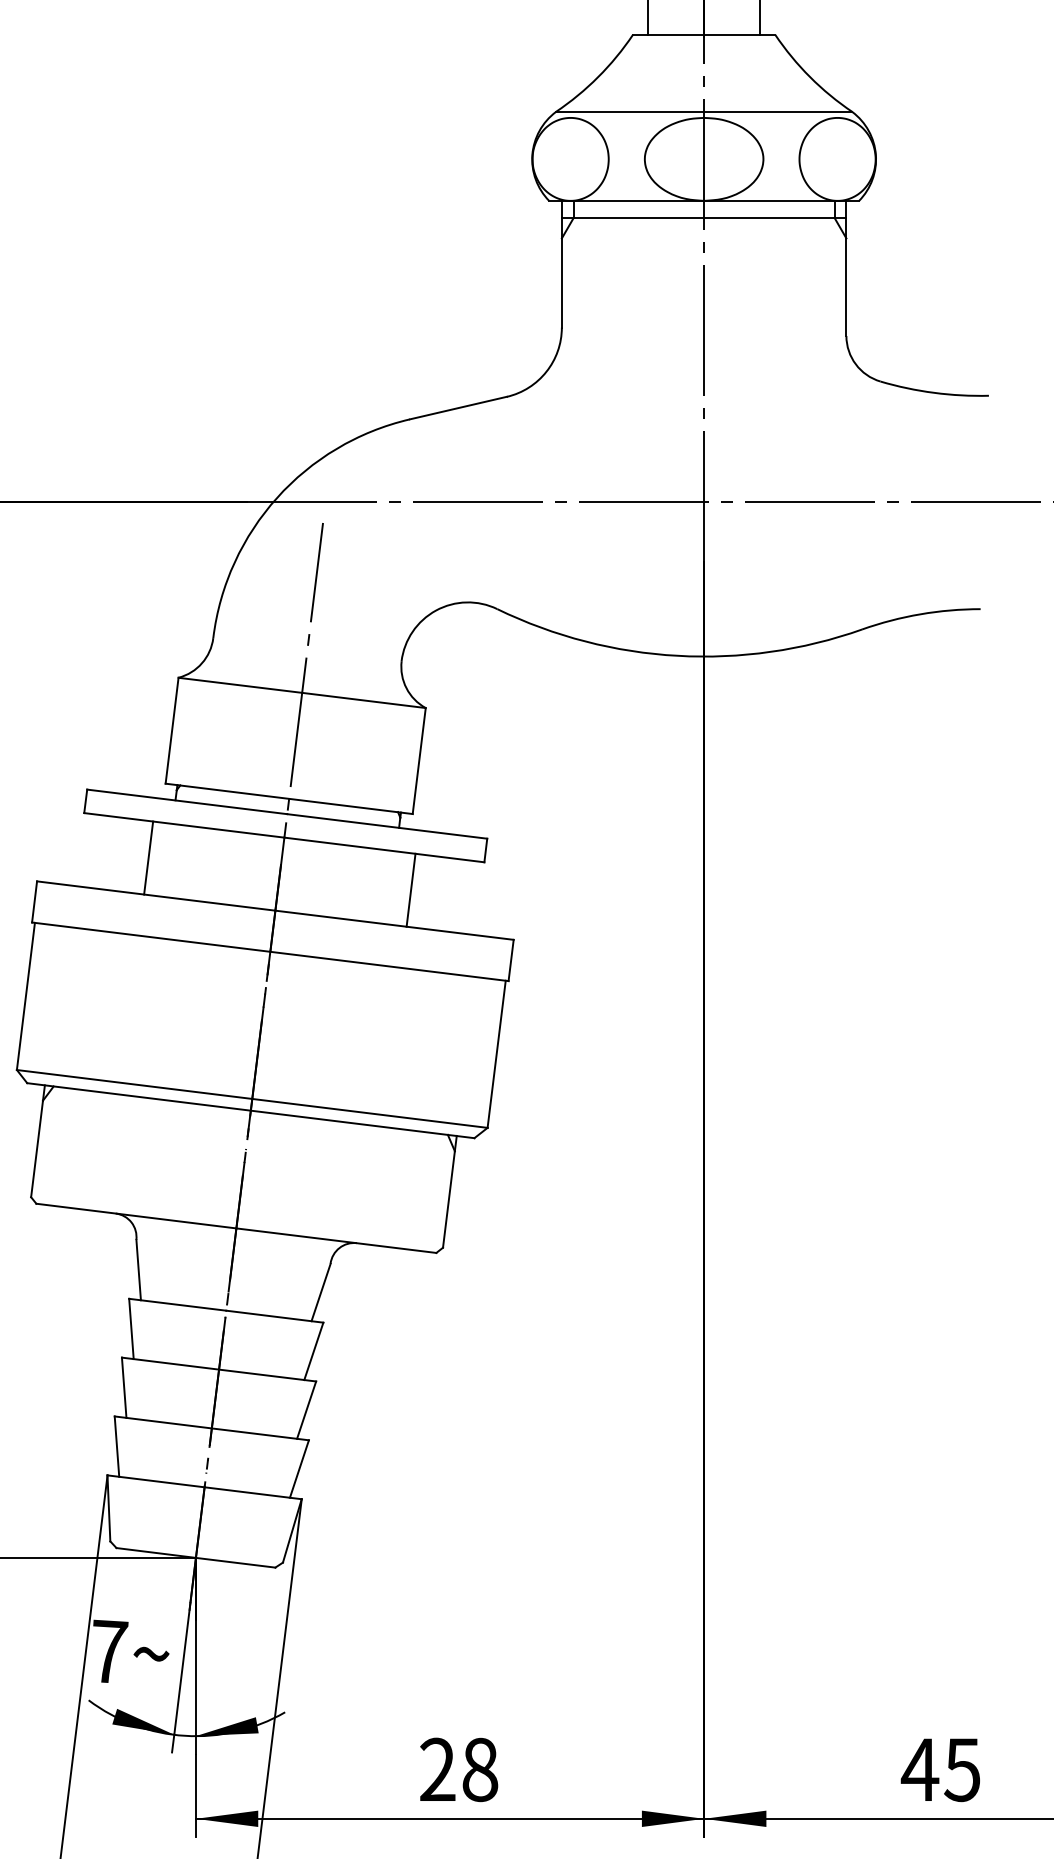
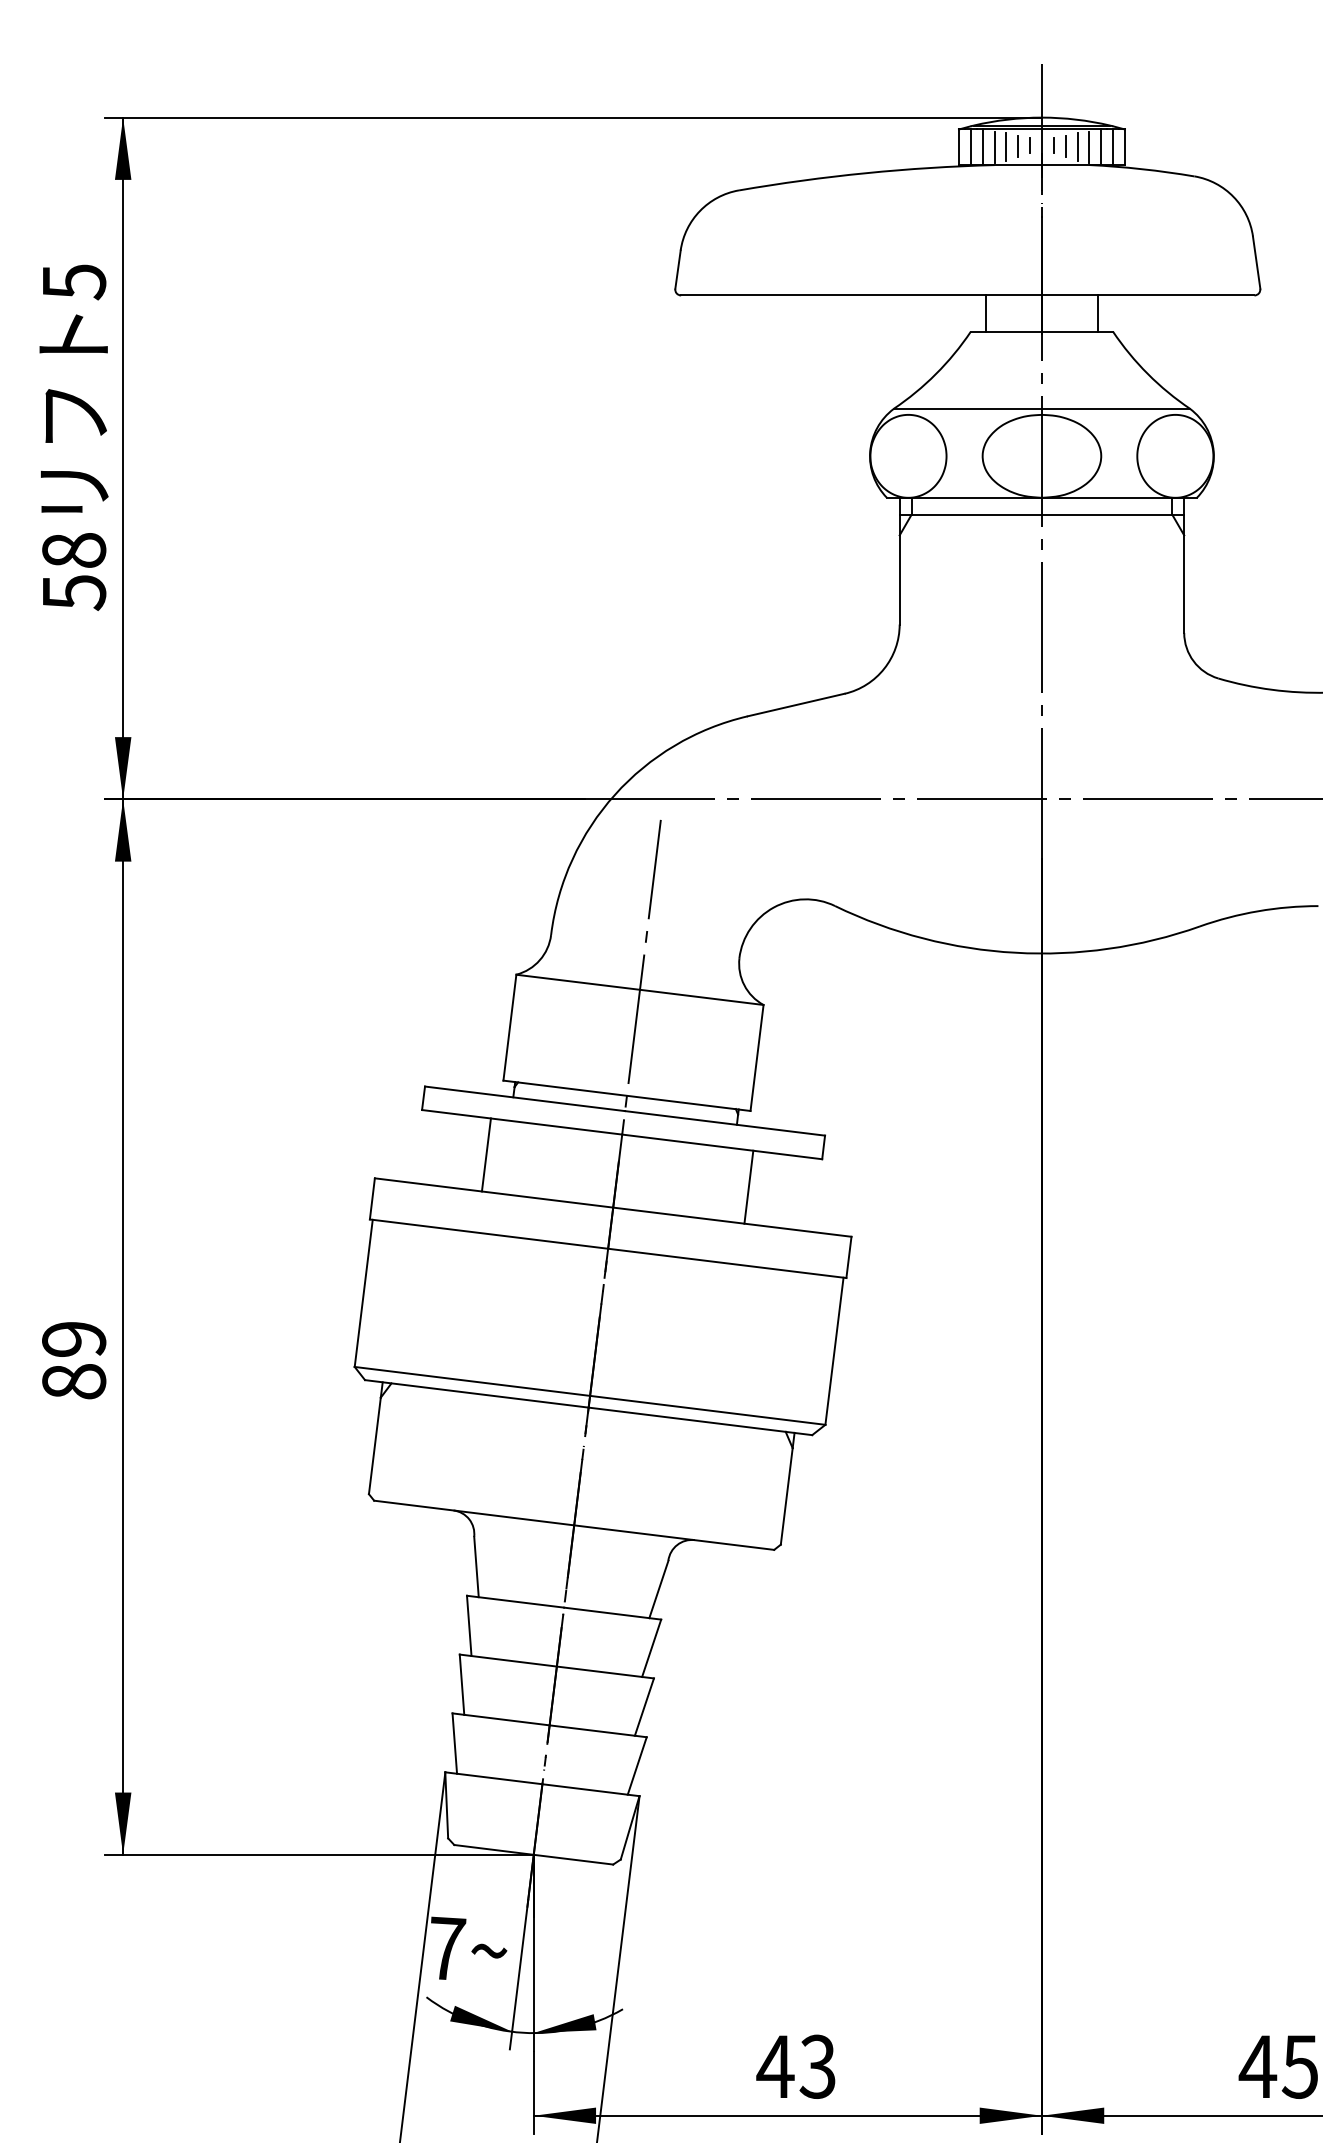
text: (457, 1769) -> (795, 2066), 28 -> 43

